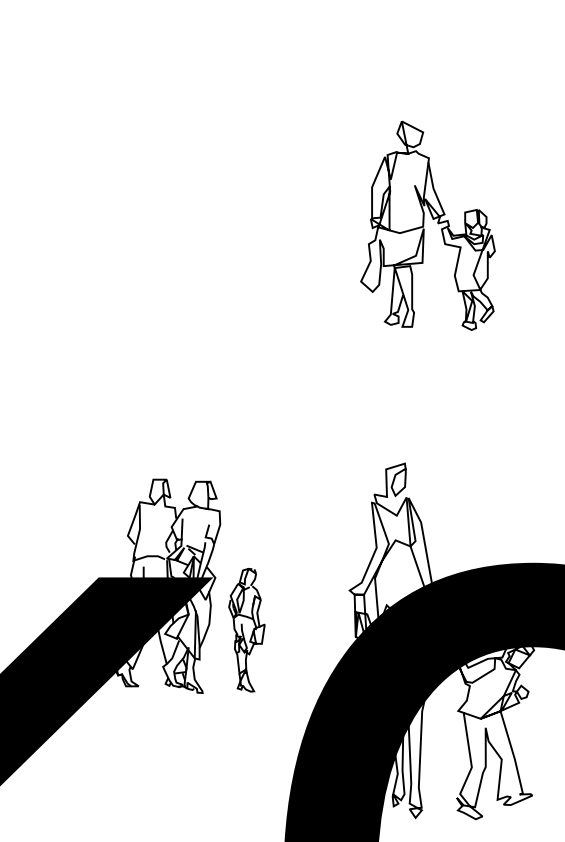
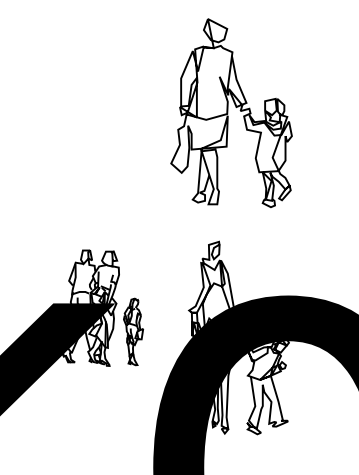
part: (427, 224) -> (231, 112), size x1.67

